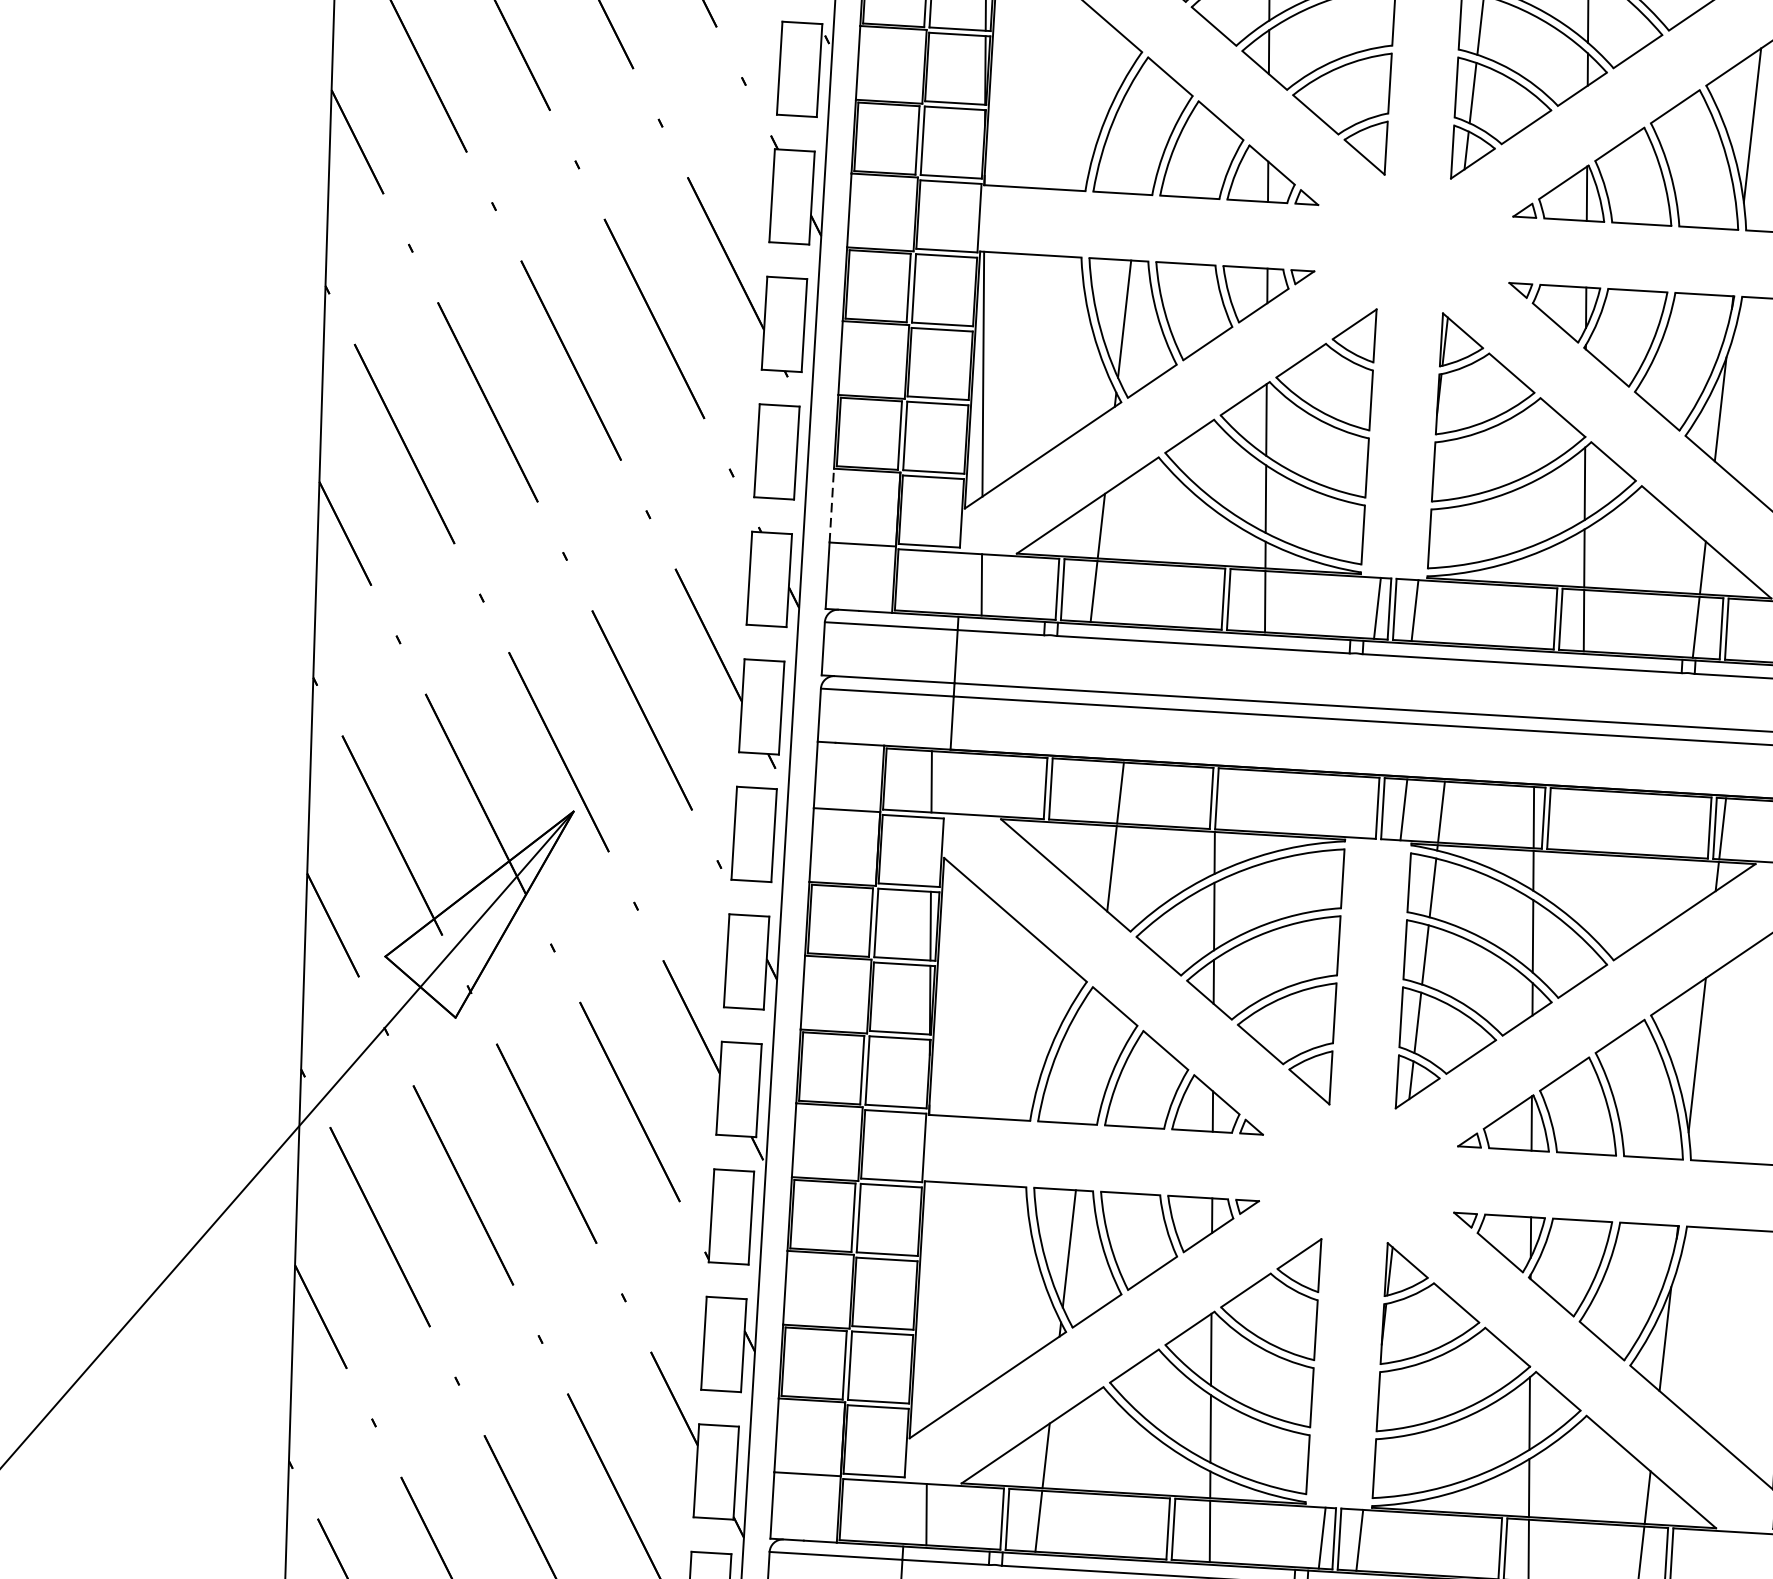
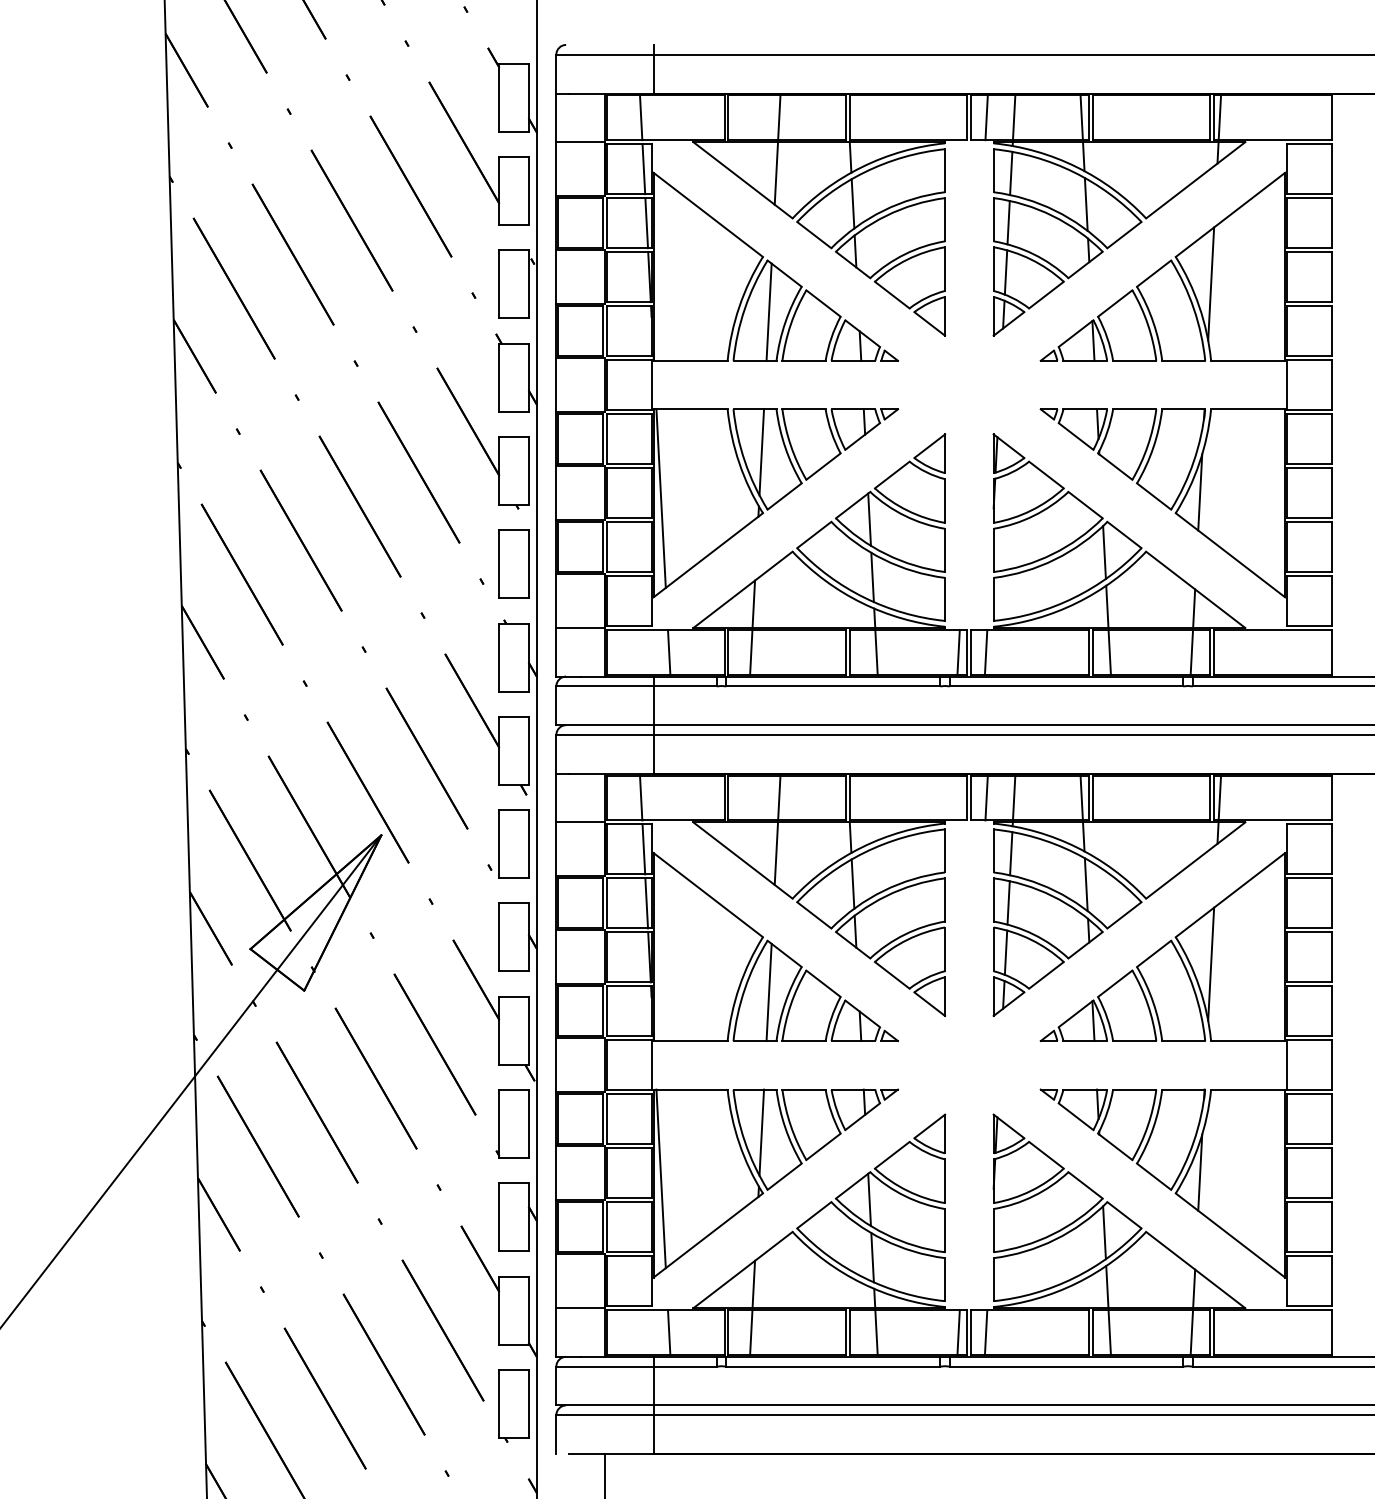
line: (1145, 127) -> (768, 311), added
line: (831, 506) -> (556, 601), dashed -> solid
line: (930, 852) -> (643, 849), added
line: (1089, 1057) -> (768, 992), added
line: (927, 1303) -> (660, 1178), added

